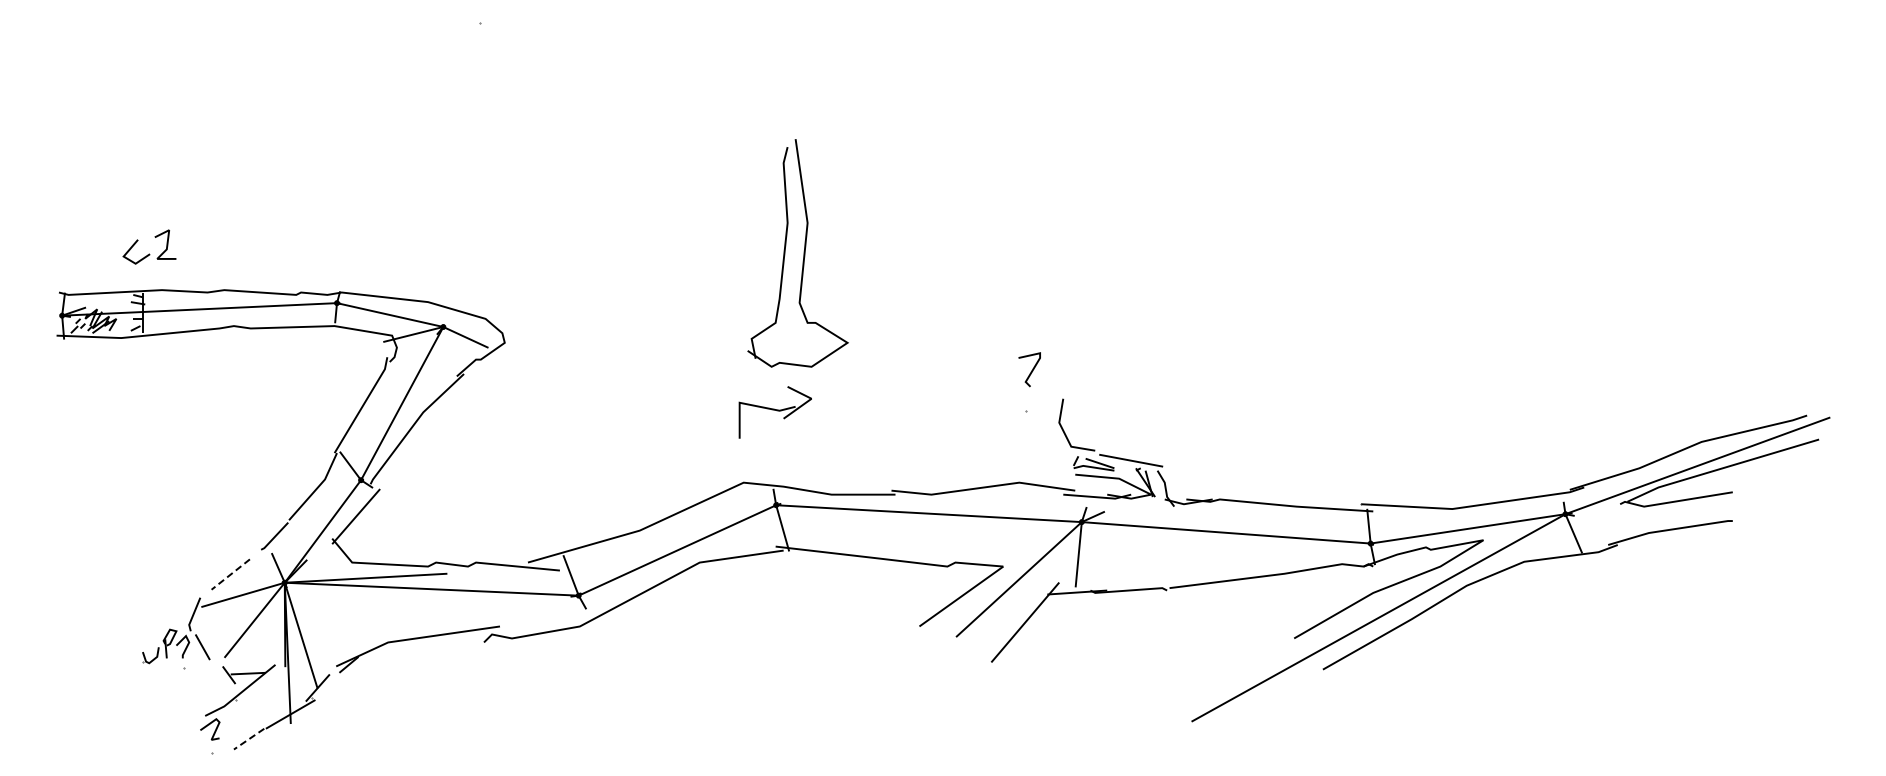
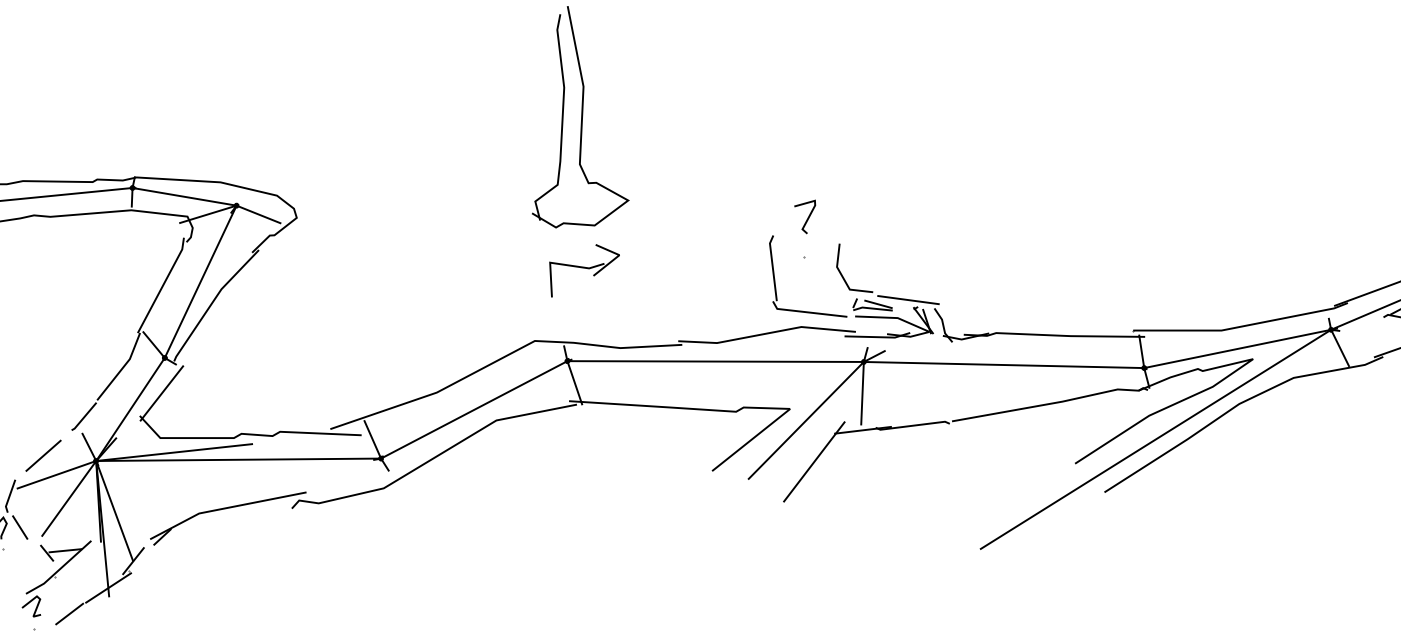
part: (774, 412) -> (584, 270), moved
part: (995, 436) -> (776, 283), added
line: (230, 574) -> (43, 455), dashed -> solid
line: (248, 739) -> (69, 614), dashed -> solid

